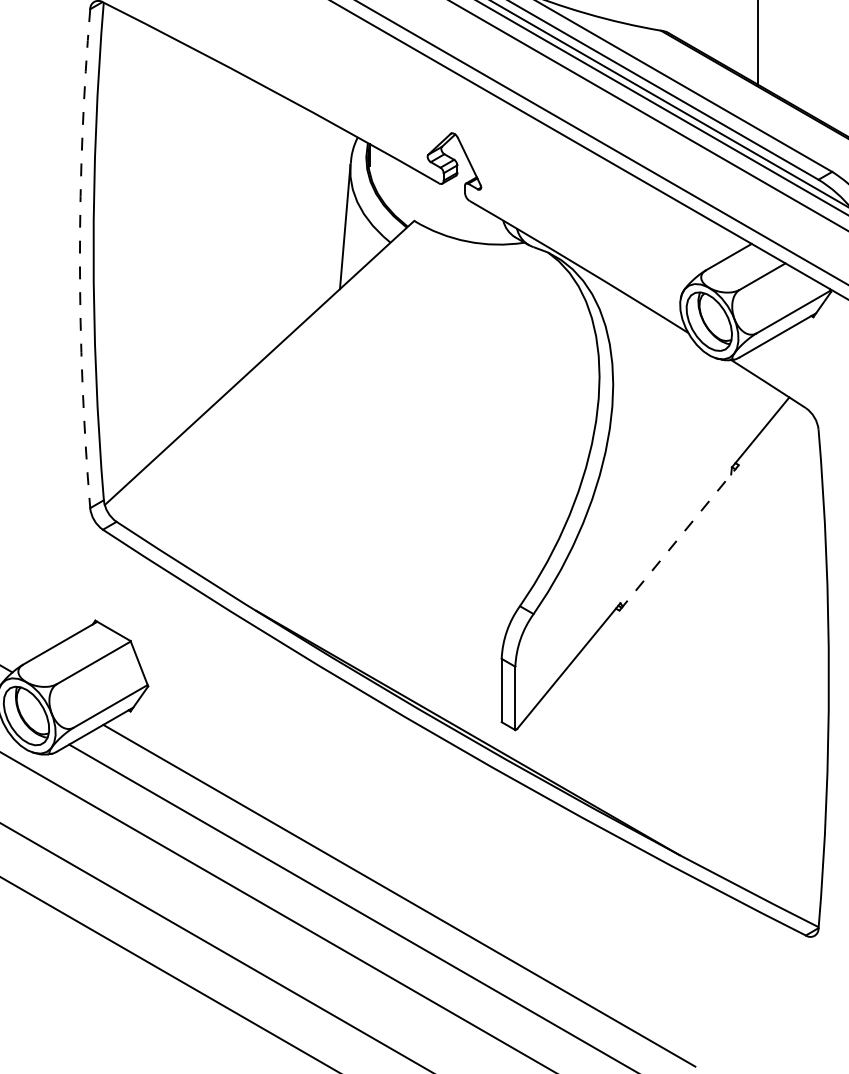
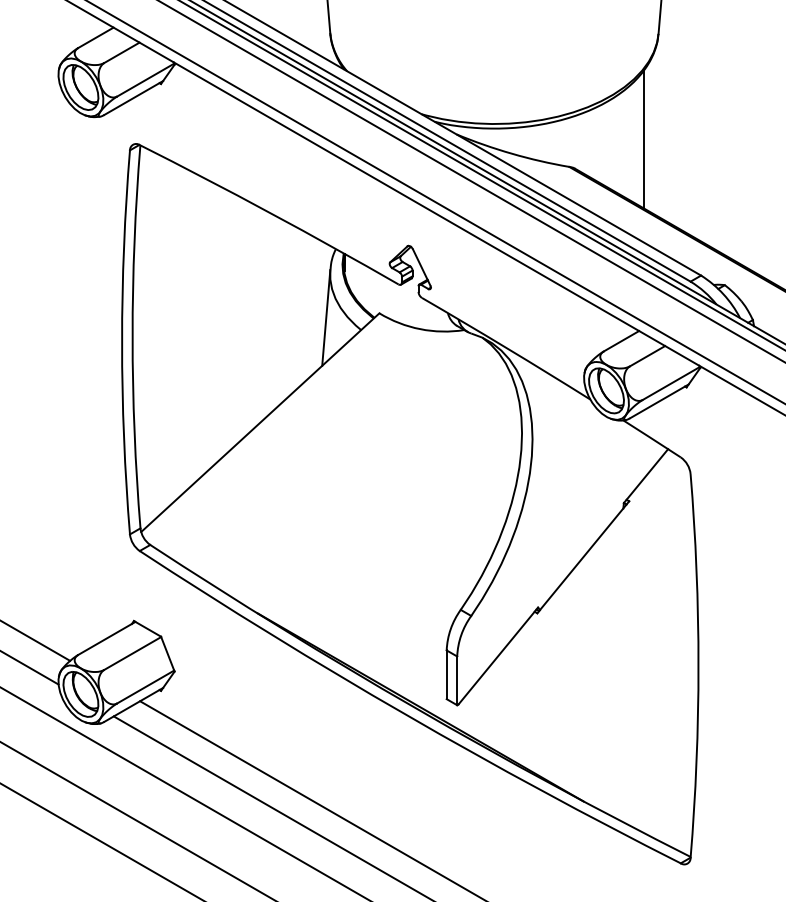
arc: (80, 258) -> (122, 342), dashed -> solid
line: (679, 536) -> (583, 556), dashed -> solid

